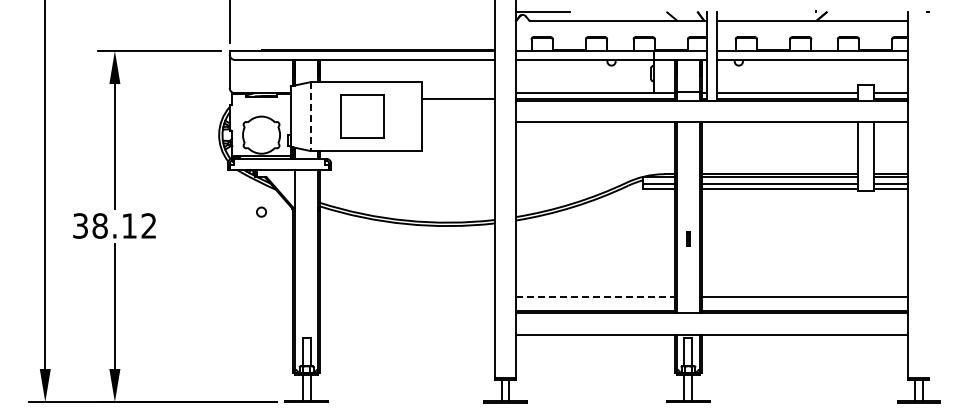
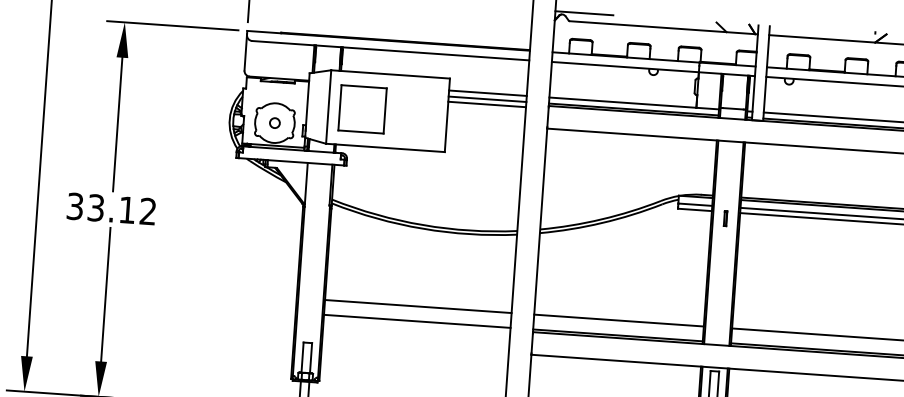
line: (458, 93) -> (488, 93), added
line: (458, 103) -> (487, 104), added
part: (362, 116) -> (362, 109), moved
line: (310, 117) -> (328, 107), dashed -> solid
circle: (261, 211) -> (274, 122), moved
text: (99, 225) -> (95, 207), 38.12 -> 33.12
part: (688, 238) -> (725, 218), moved
line: (406, 296) -> (417, 305), added
line: (595, 296) -> (618, 320), dashed -> solid
line: (406, 310) -> (416, 320), added

